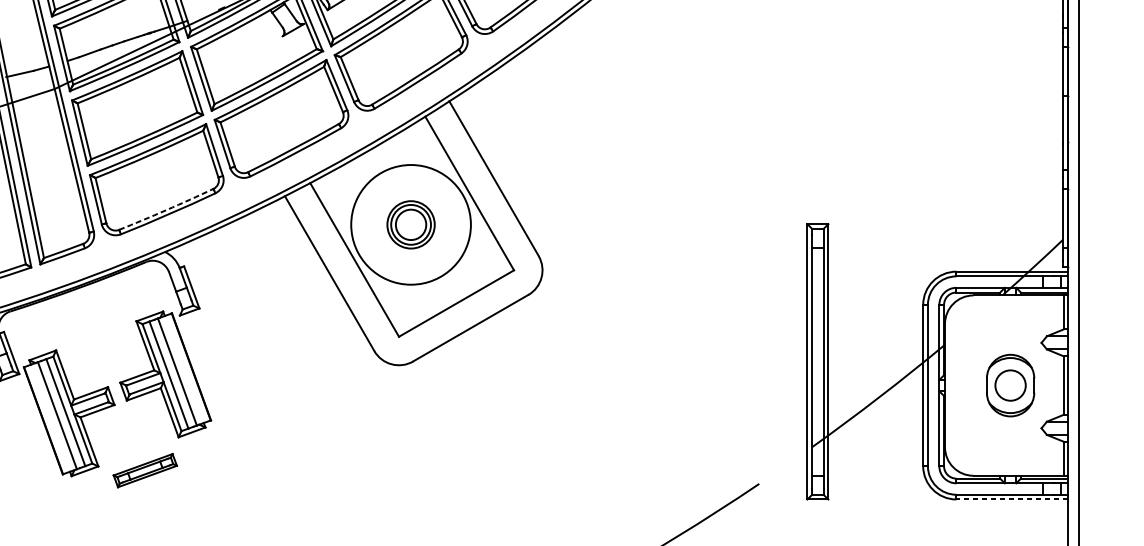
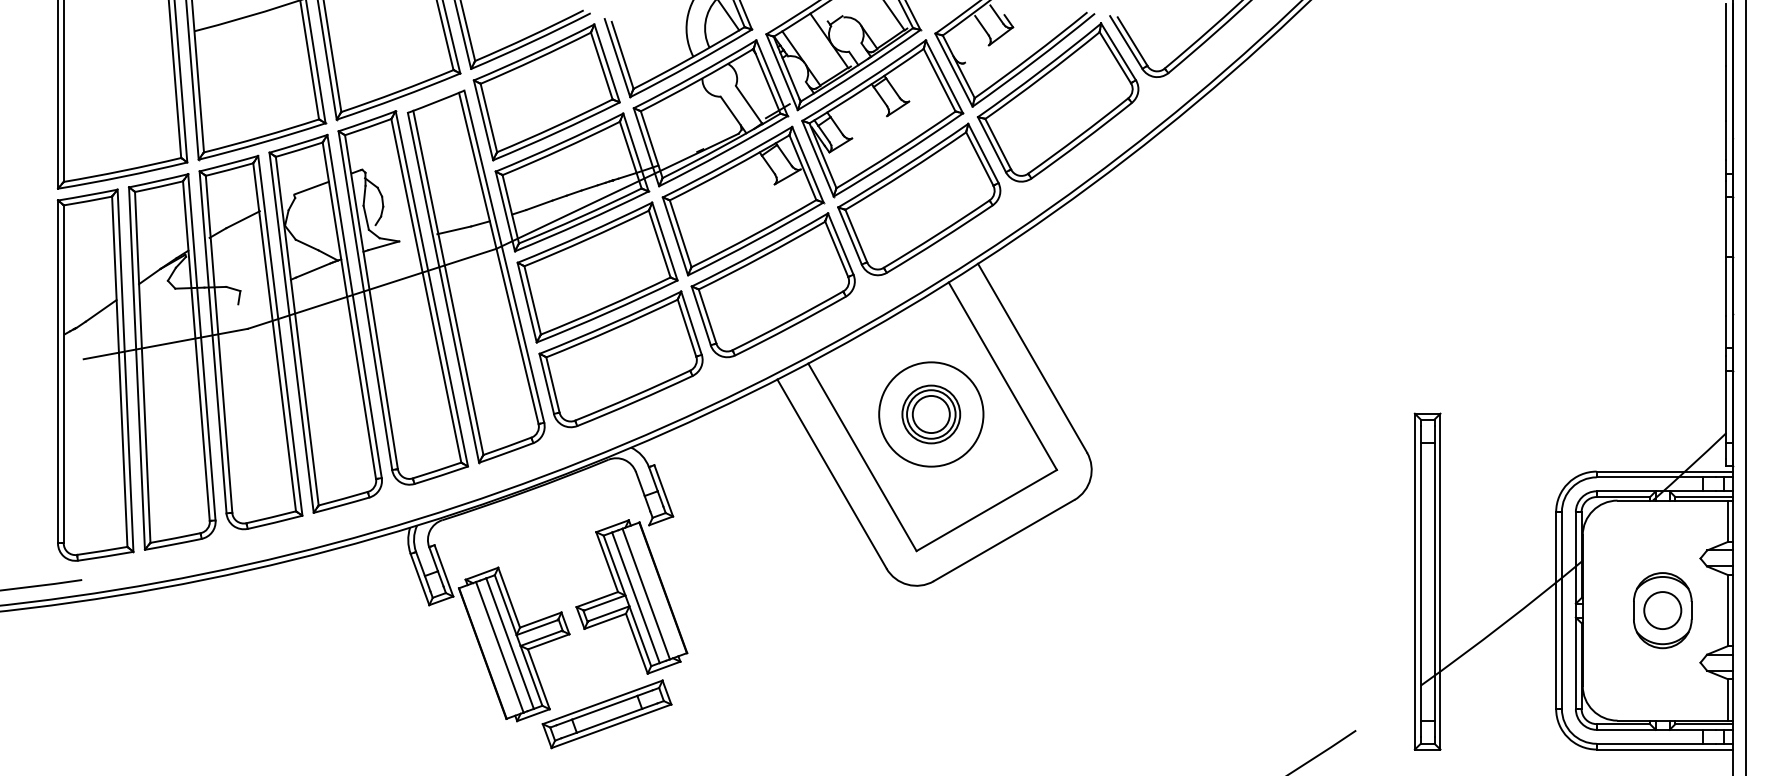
arc: (166, 210) -> (632, 396), dashed -> solid
circle: (411, 224) -> (931, 414), size x0.71
part: (144, 470) -> (606, 714), size x1.67
line: (1012, 499) -> (1664, 749), dashed -> solid

